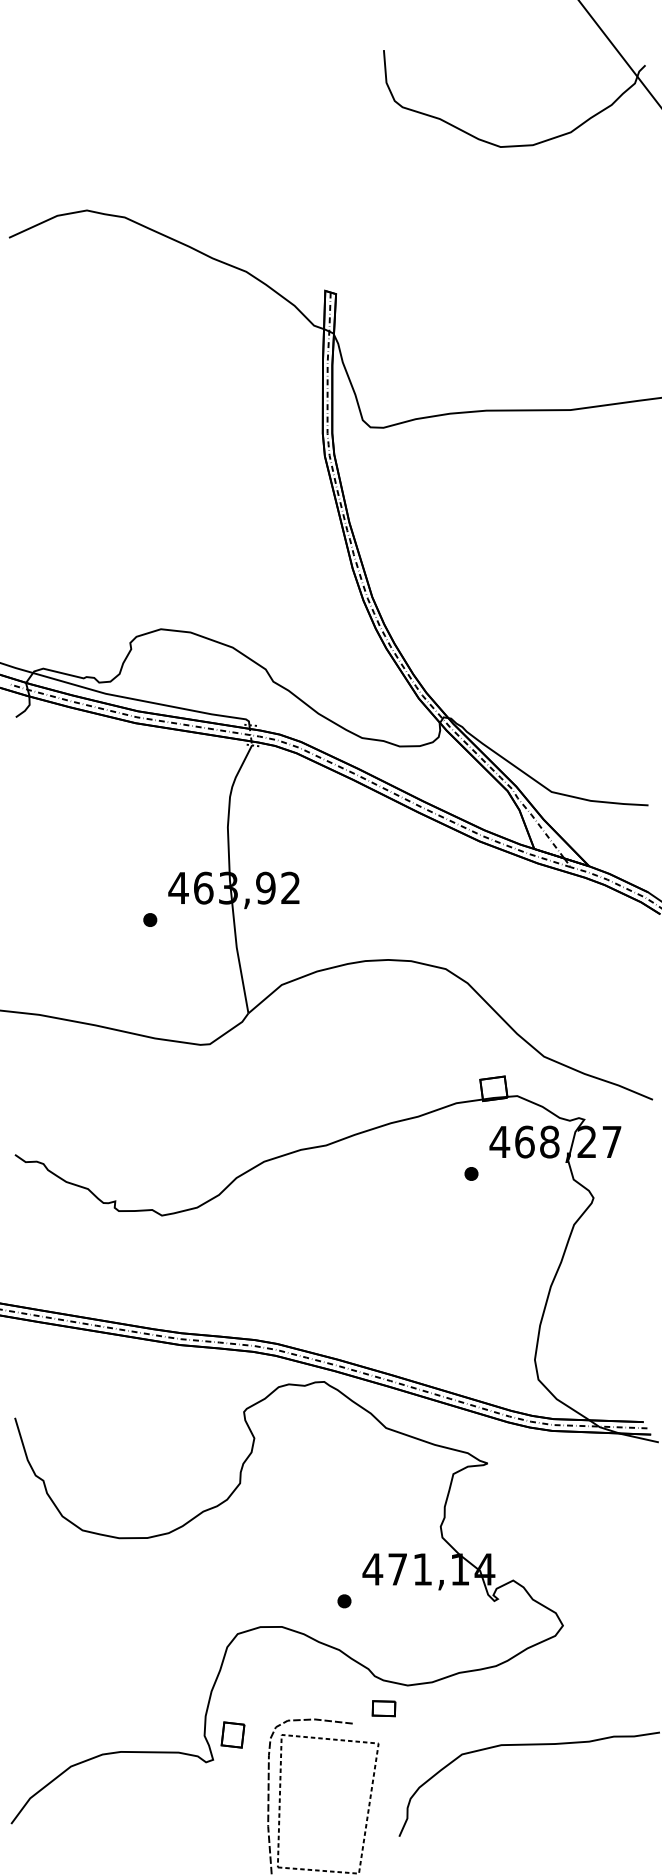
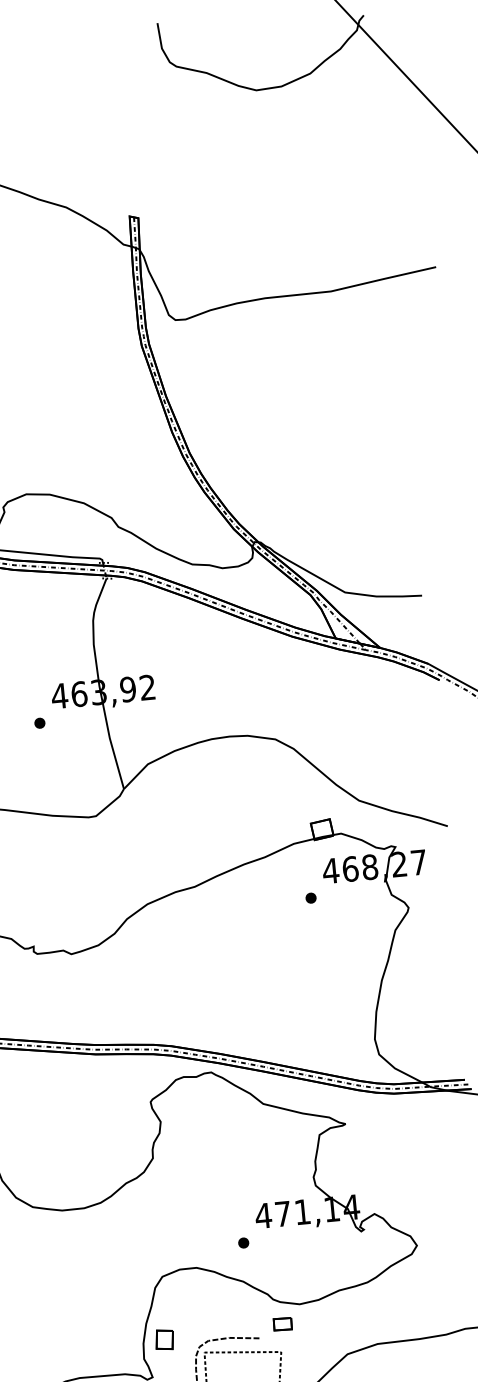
part: (232, 1734) -> (164, 1339), moved

